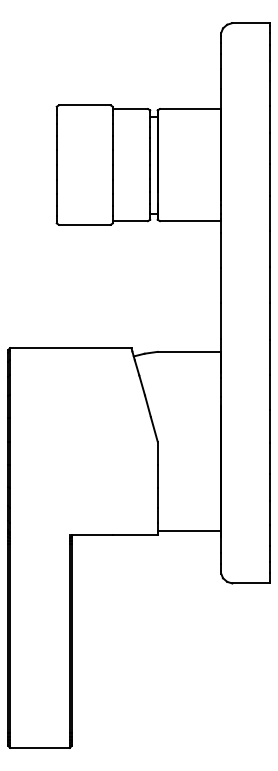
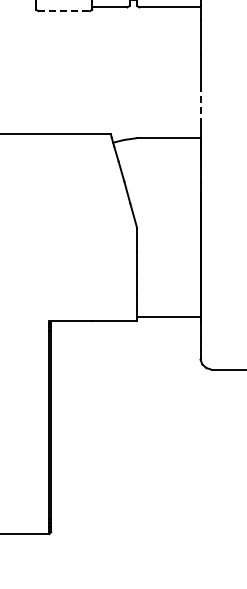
line: (84, 224) -> (63, 10), solid -> dashed
line: (221, 320) -> (200, 106), solid -> dashed

